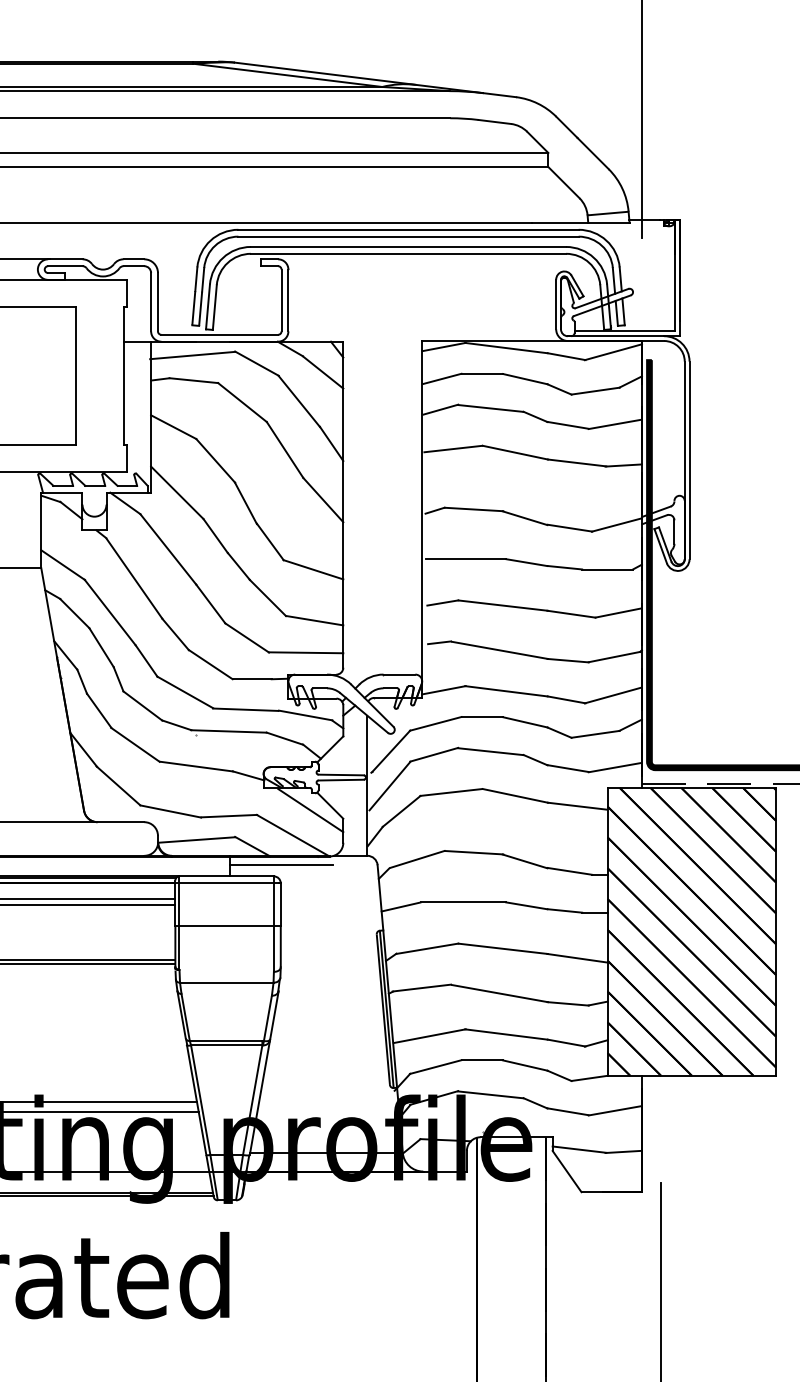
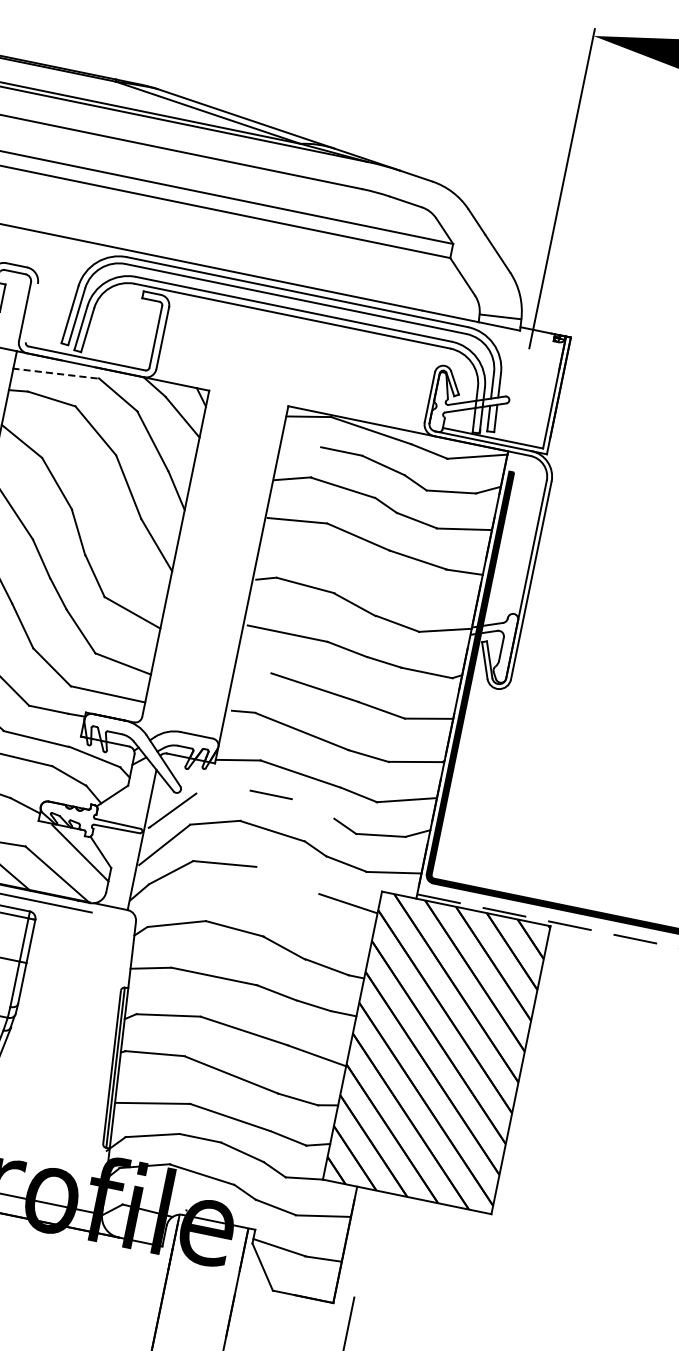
line: (157, 302) -> (31, 313), removed
line: (192, 355) -> (55, 373), solid -> dashed
line: (442, 378) -> (300, 447), removed
line: (442, 602) -> (254, 672), removed
line: (525, 722) -> (313, 809), removed
line: (435, 723) -> (223, 791), removed
line: (514, 795) -> (287, 879), removed

